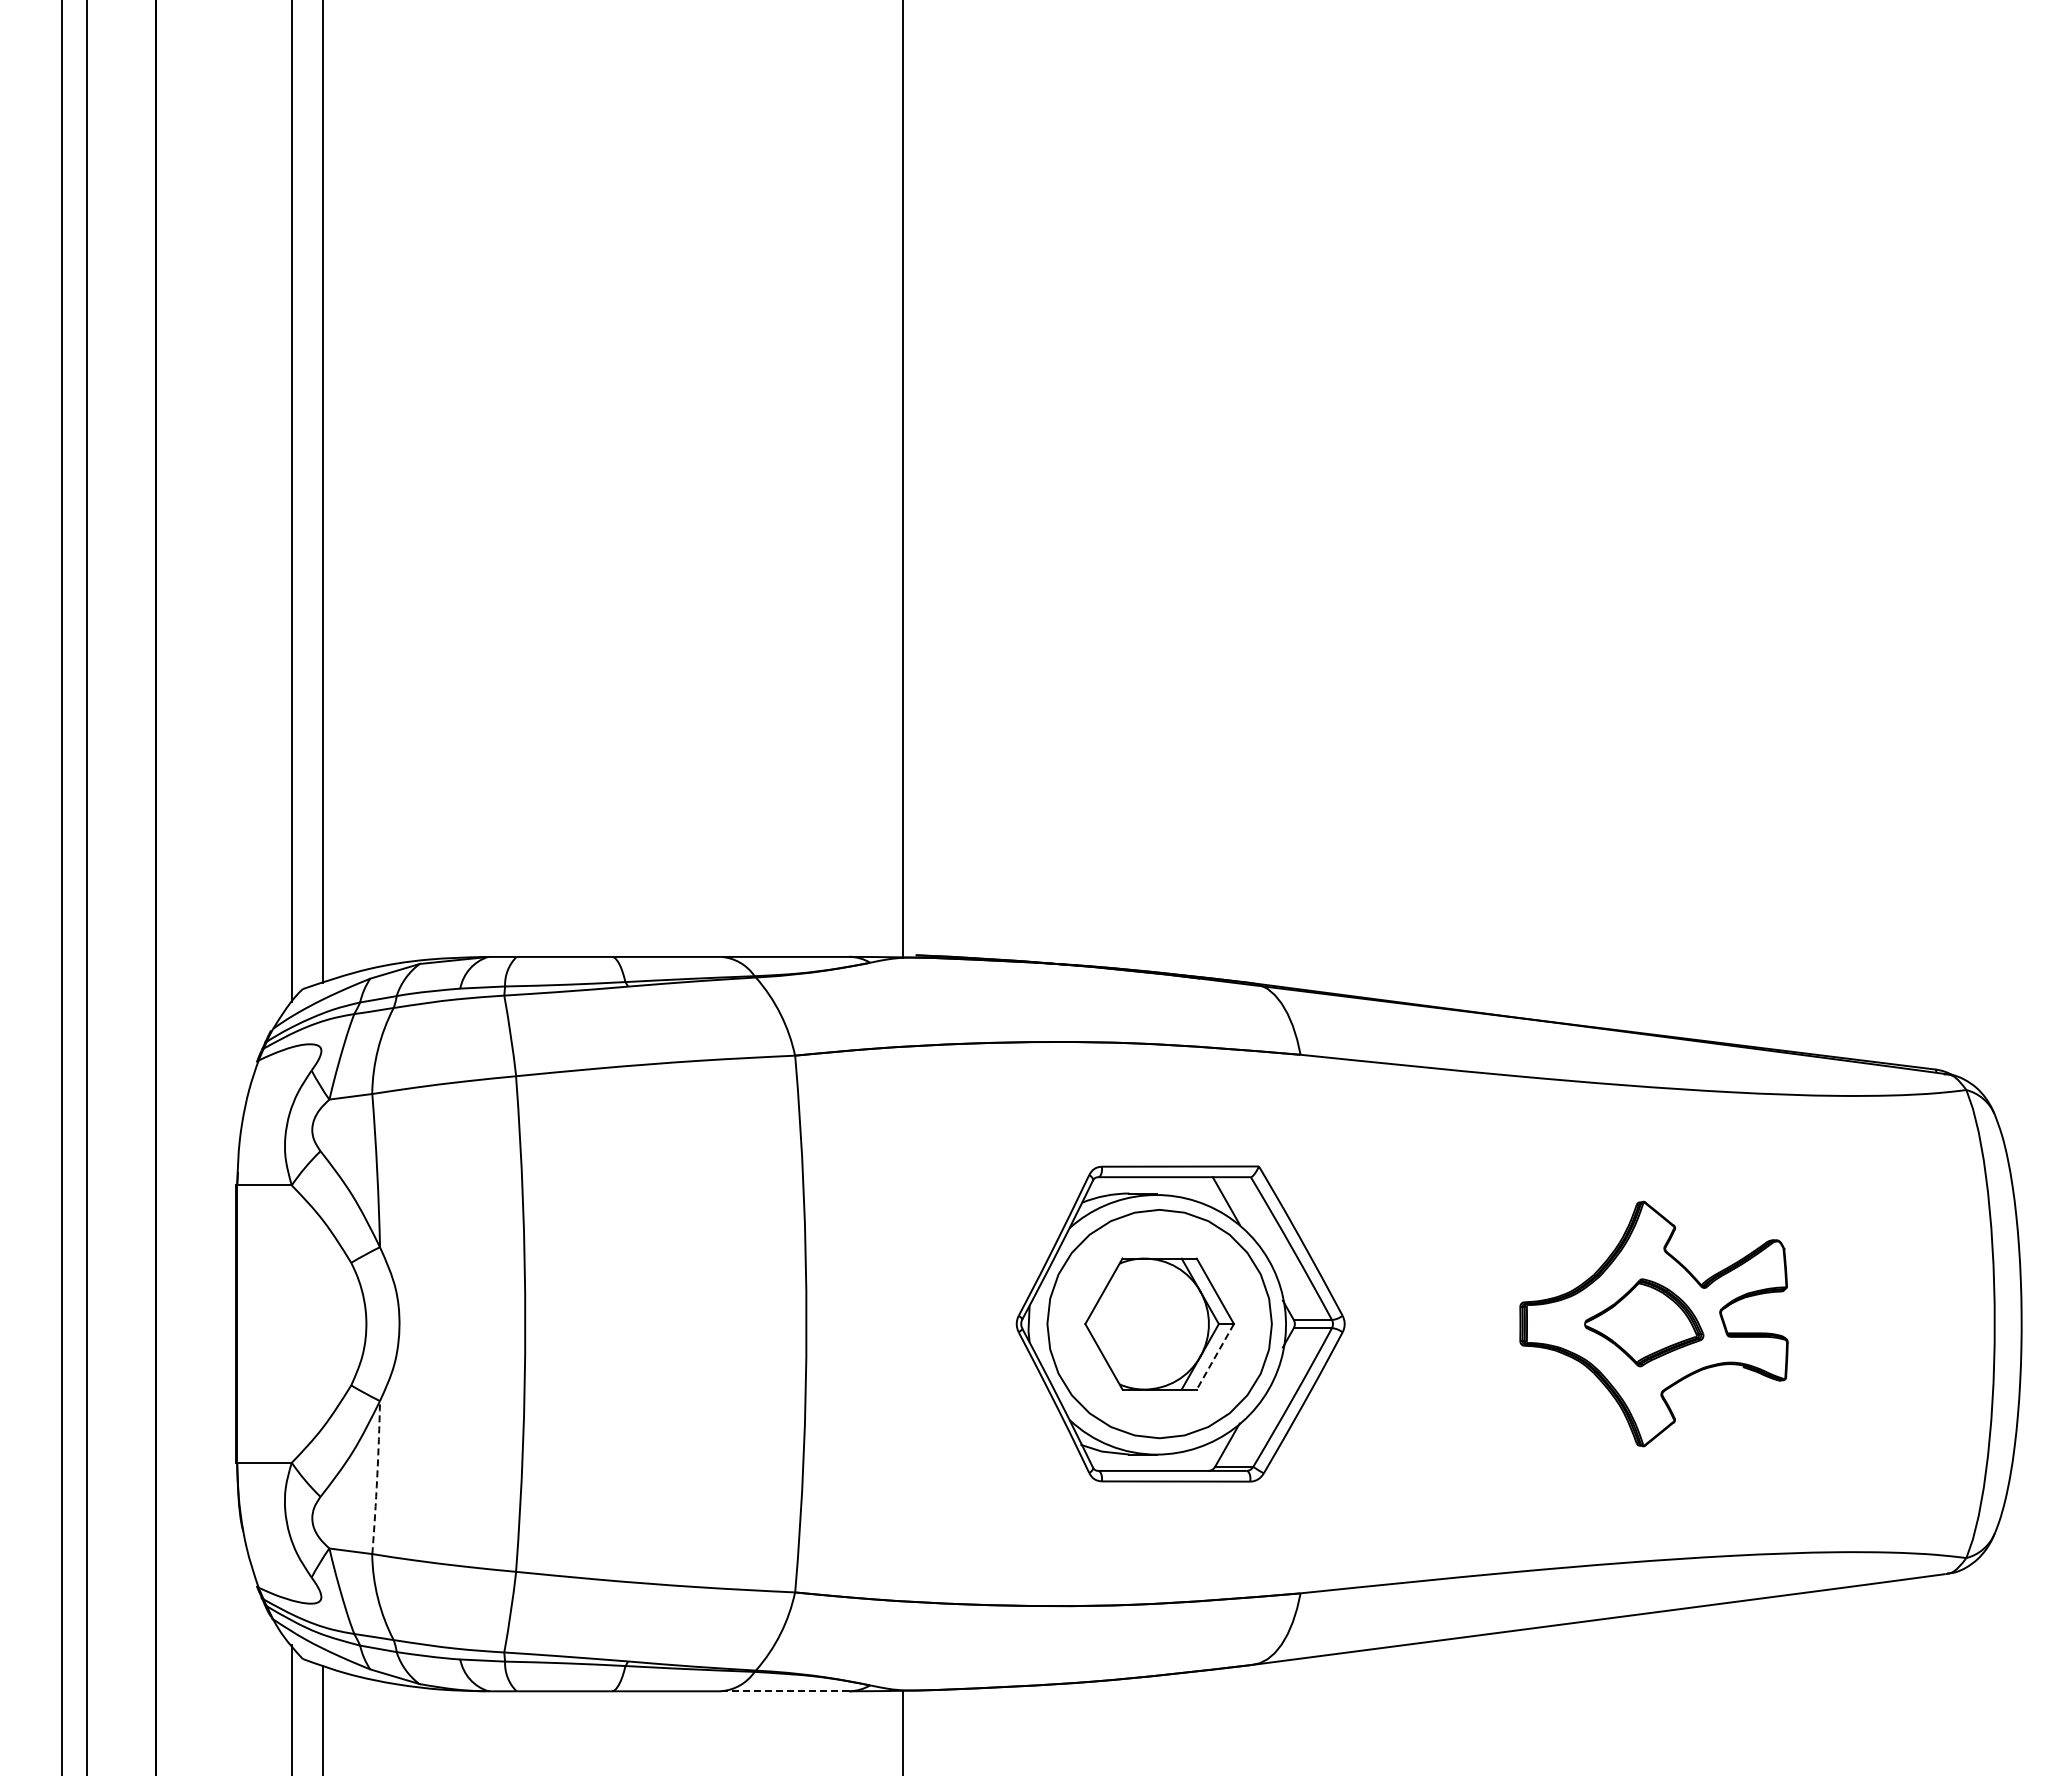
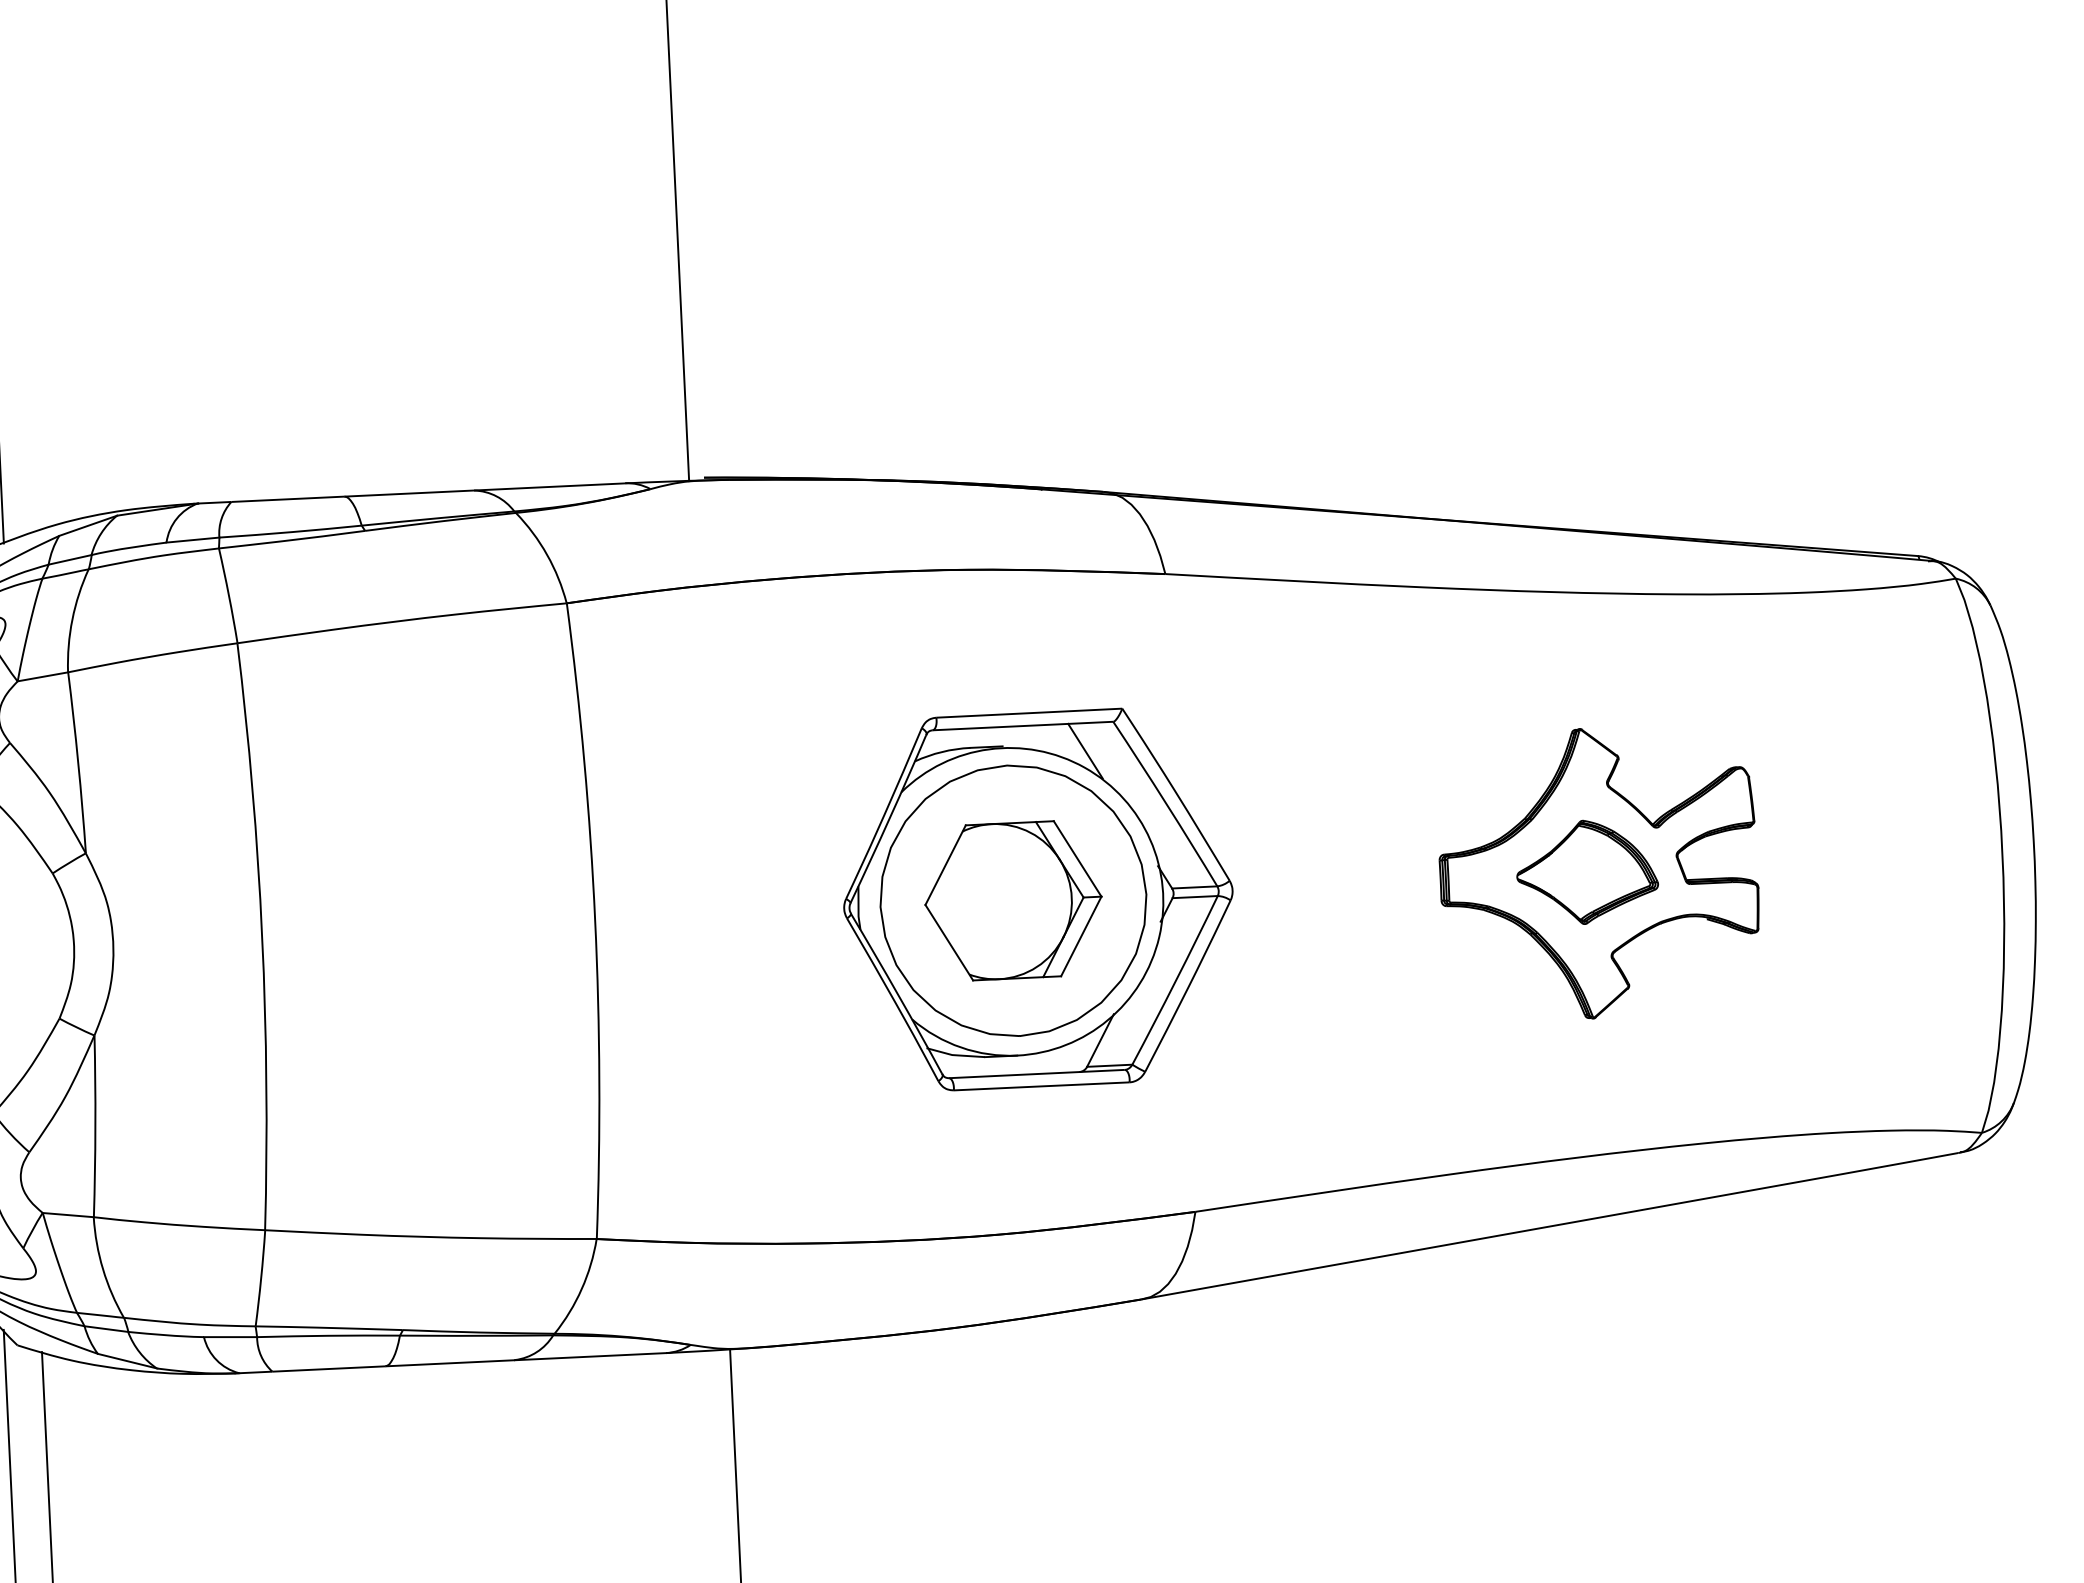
line: (1215, 1356) -> (1081, 936), dashed -> solid
arc: (377, 1477) -> (95, 1126), dashed -> solid
line: (785, 1691) -> (590, 1356), dashed -> solid

